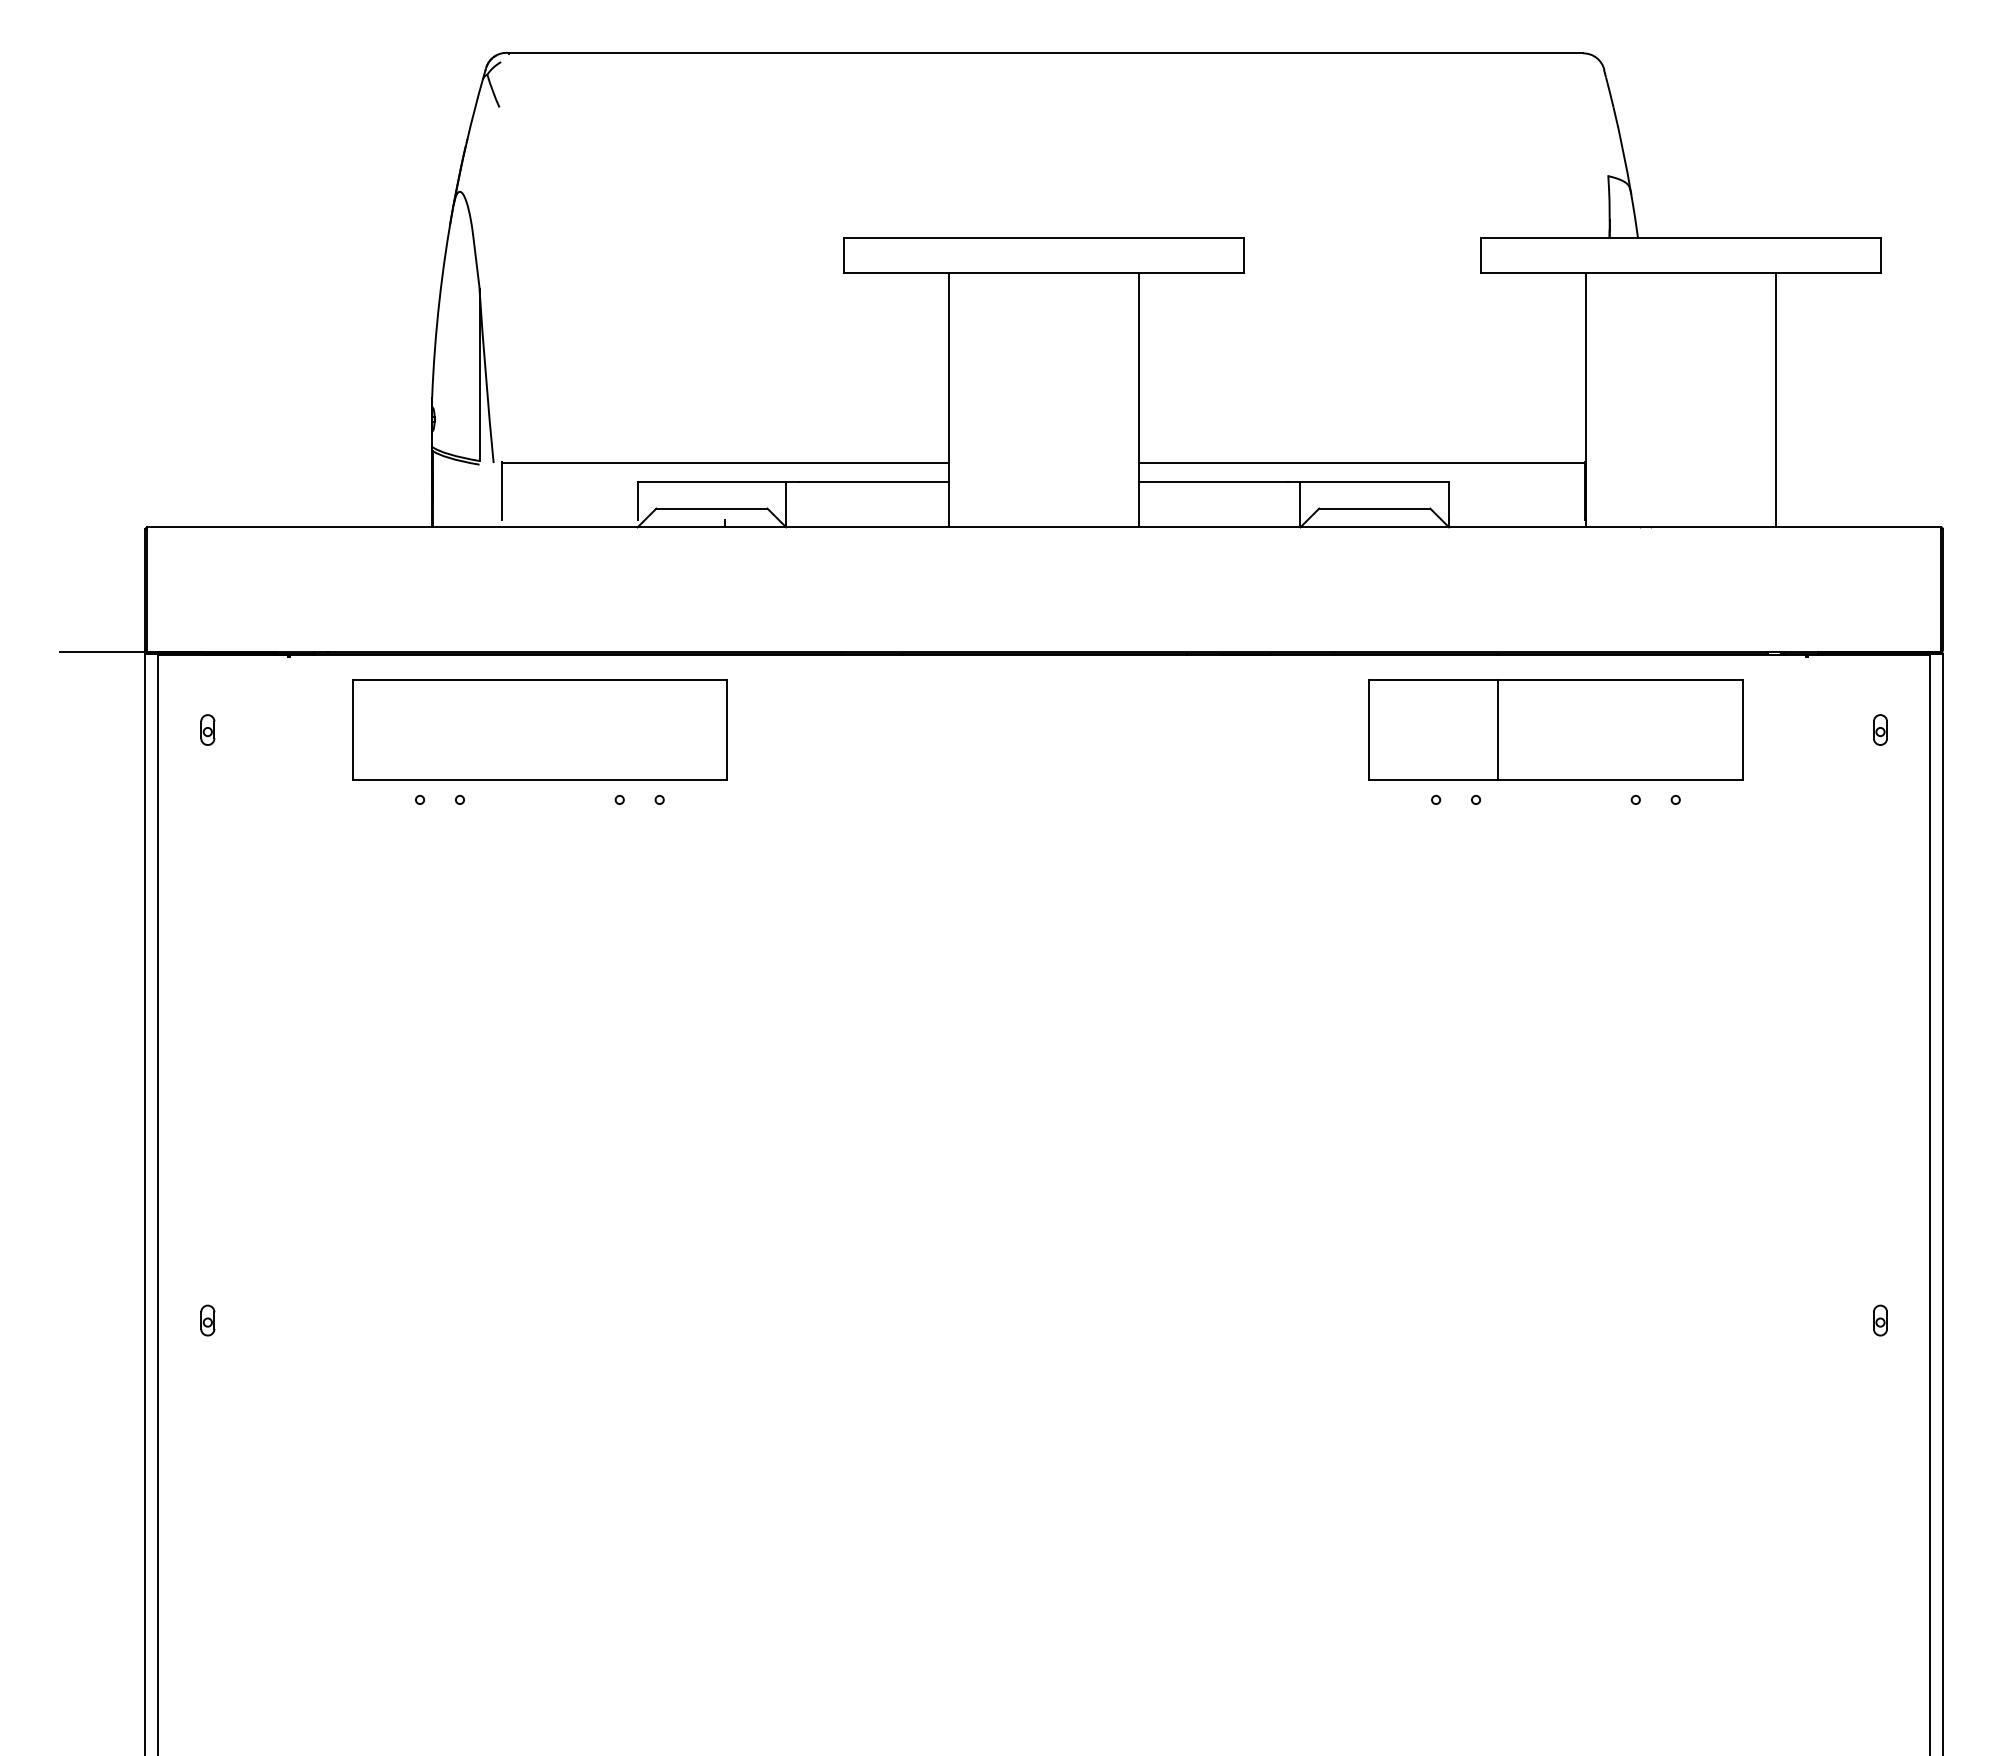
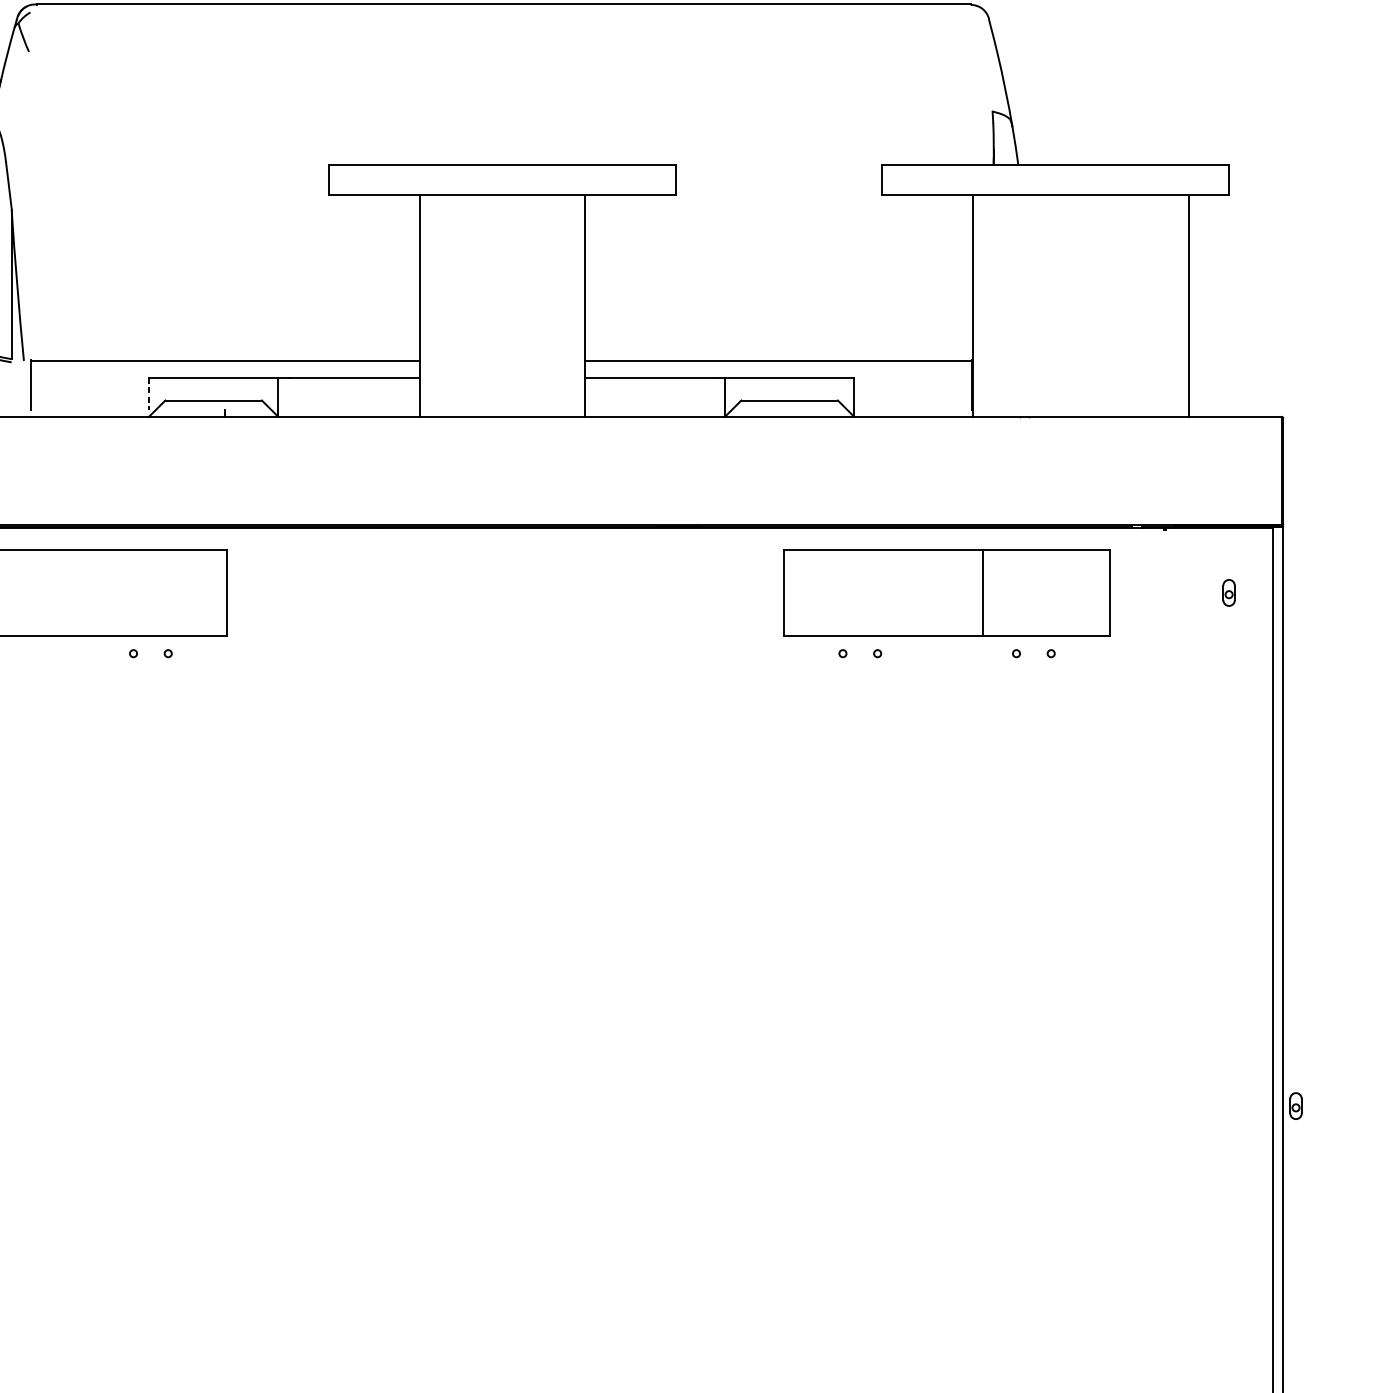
line: (1775, 399) -> (1189, 305), moved
line: (637, 501) -> (148, 394), solid -> dashed
line: (1498, 729) -> (983, 592), moved
part: (1880, 1320) -> (1296, 1106), moved

